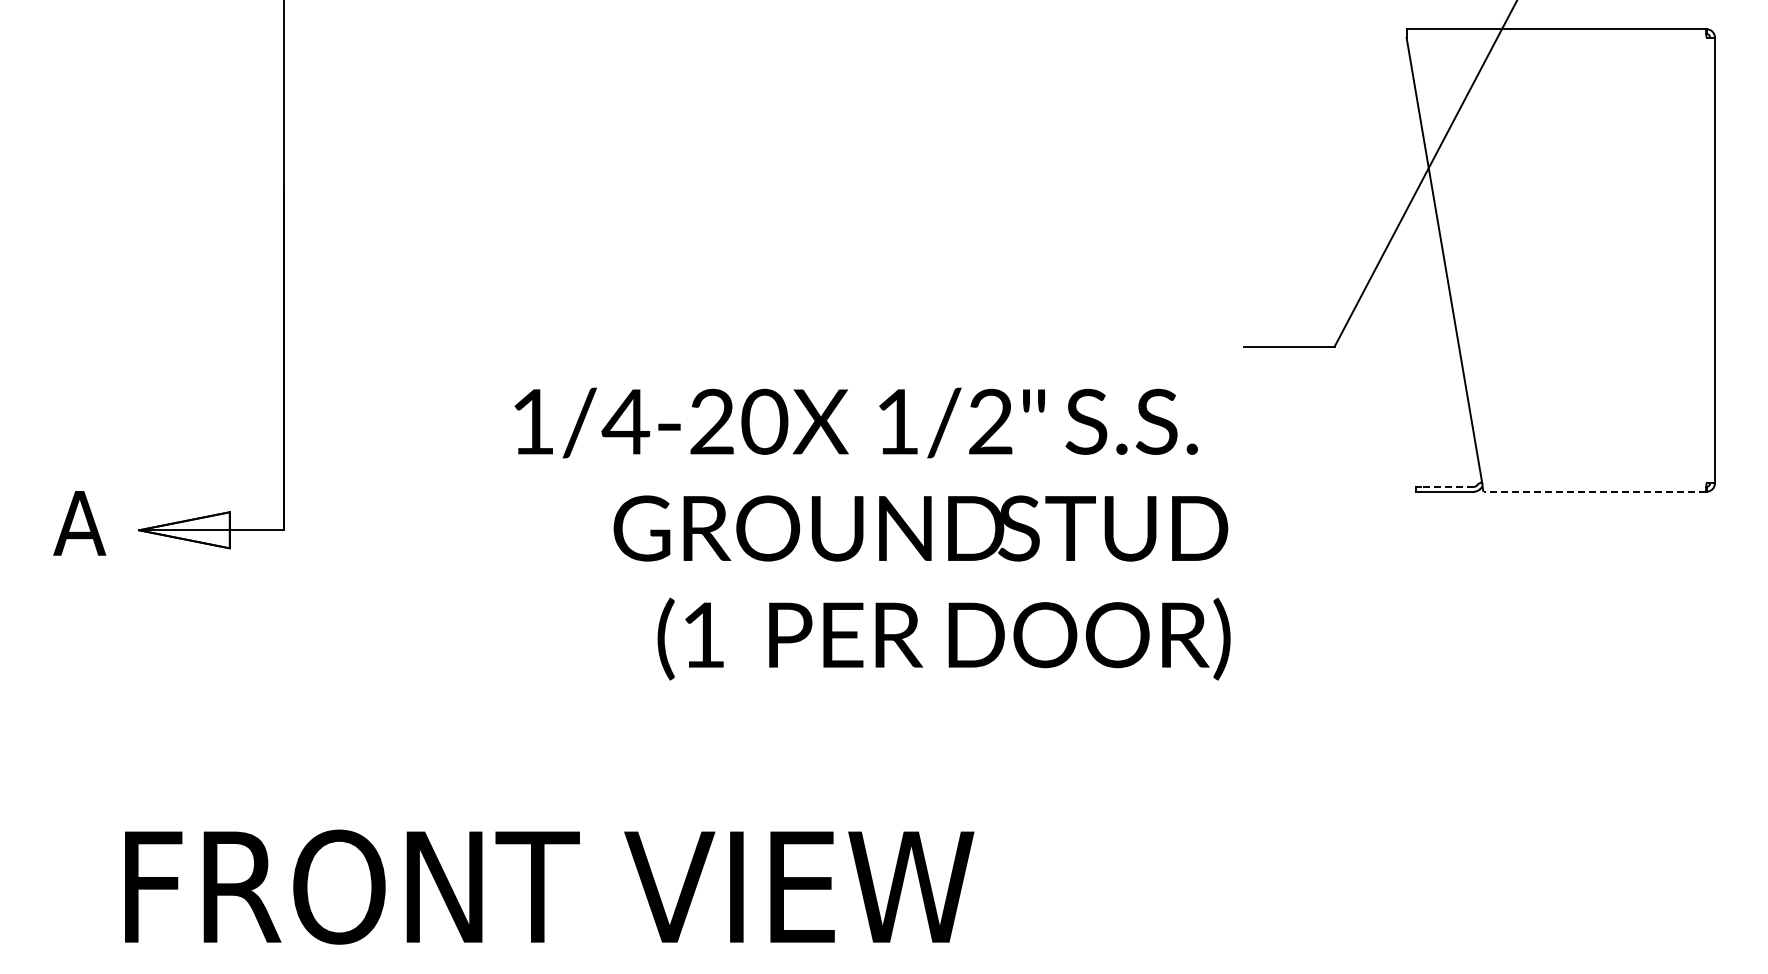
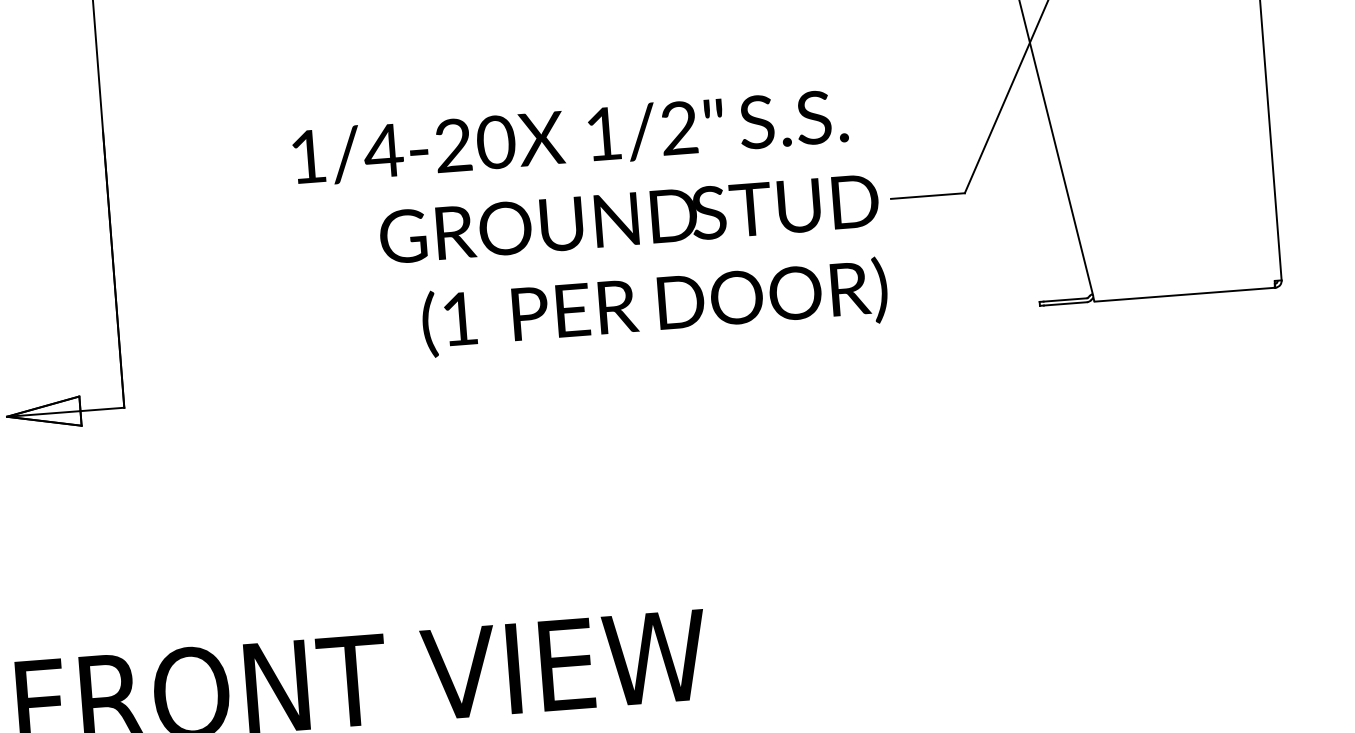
line: (1447, 486) -> (1064, 299), dashed -> solid
line: (1594, 491) -> (1184, 294), dashed -> solid
text: (872, 533) -> (590, 226), moved

